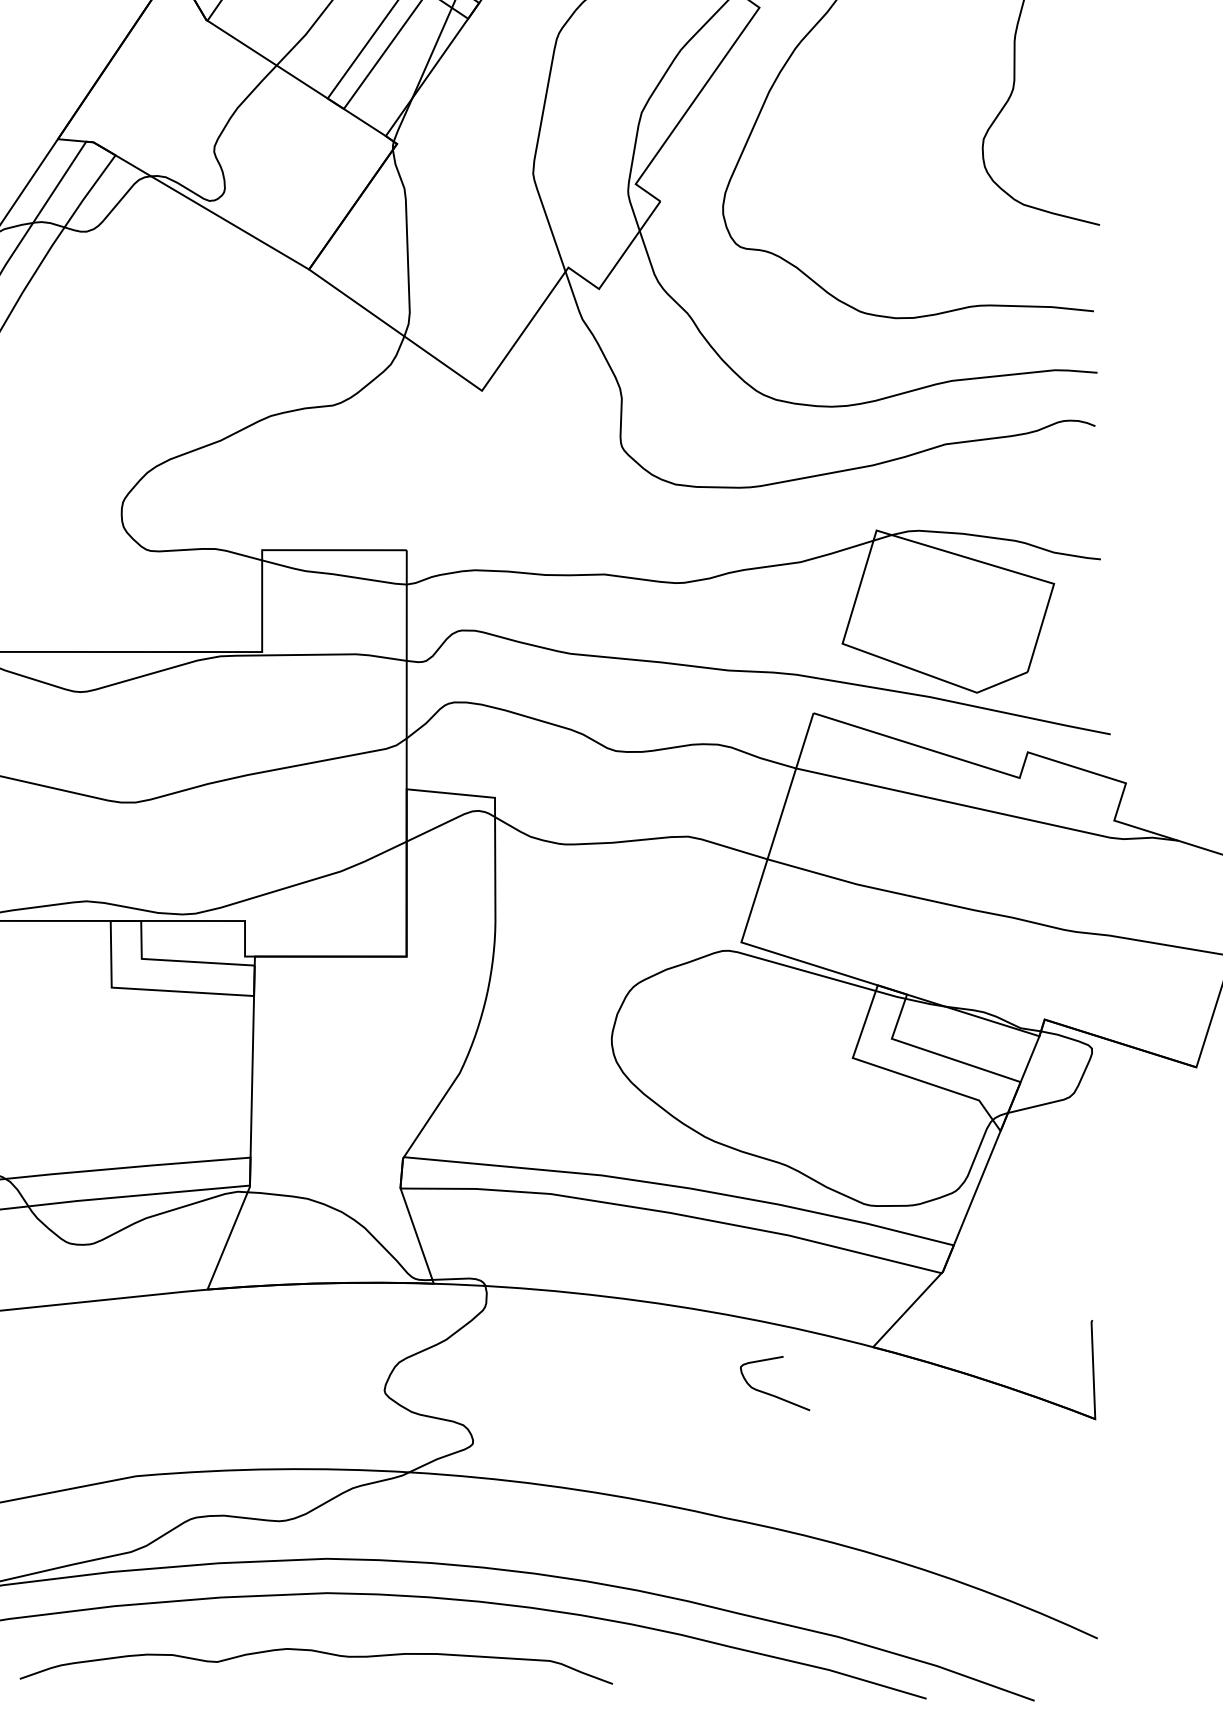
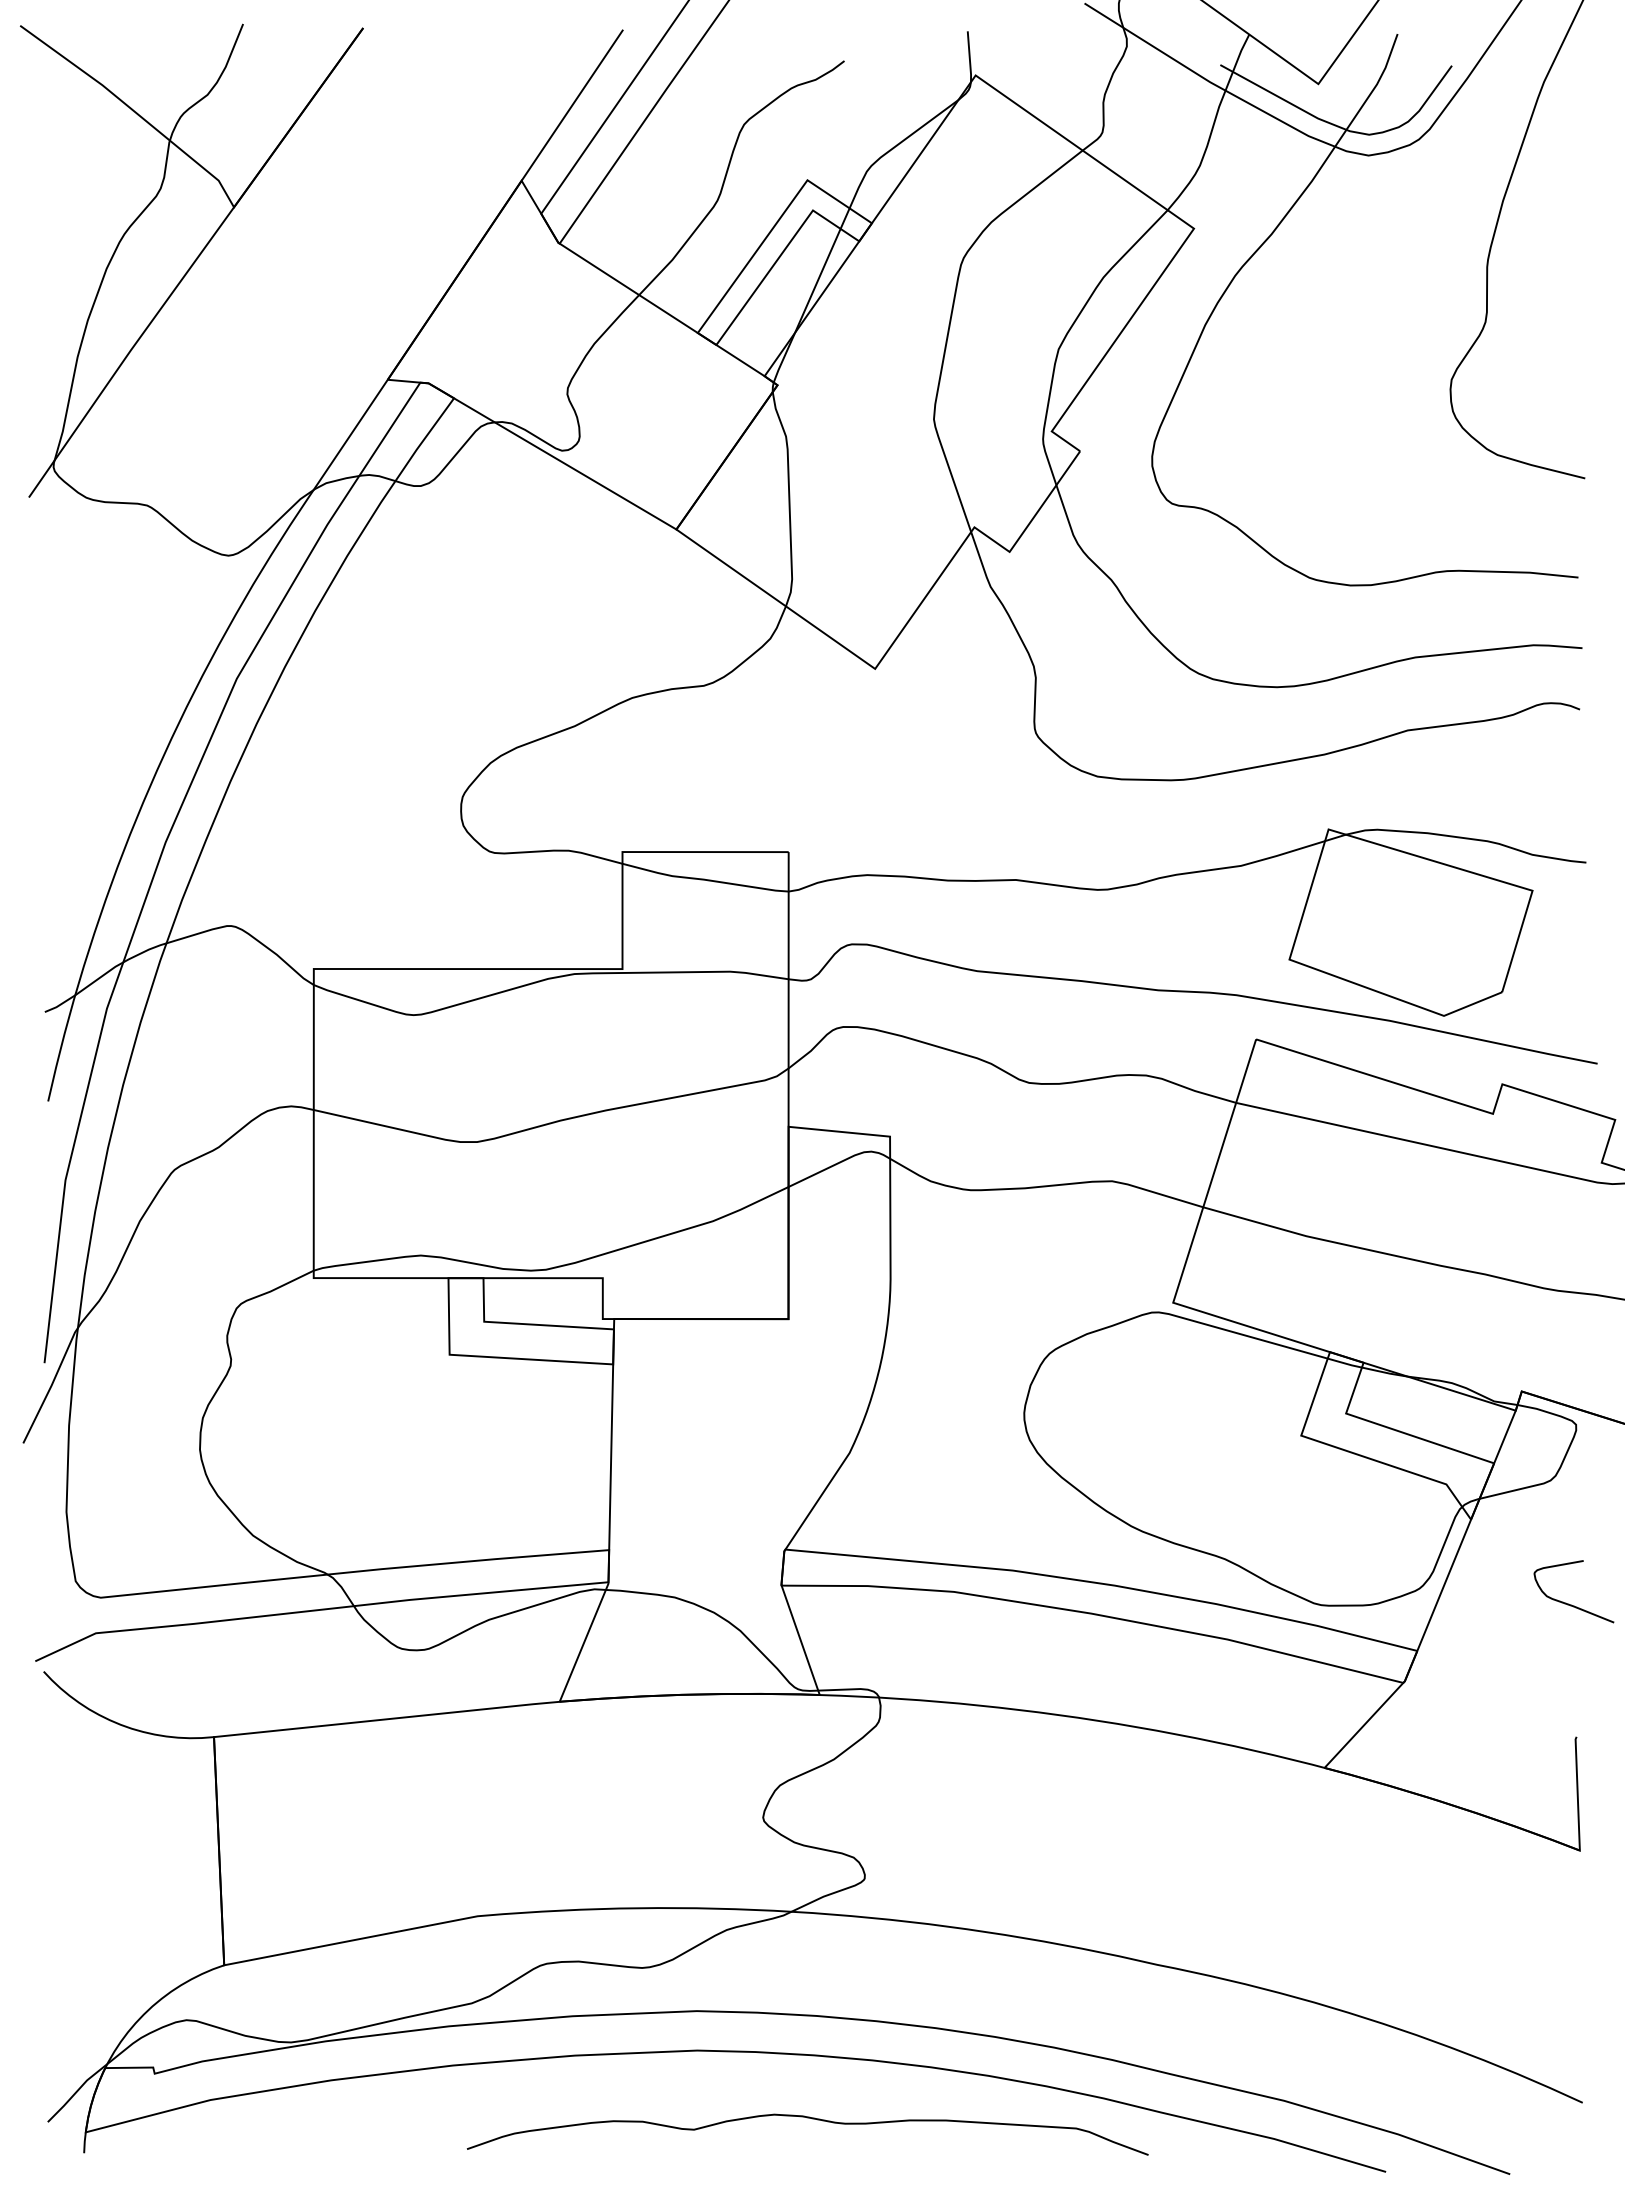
curve: (770, 1393) -> (1568, 1603), moved
curve: (320, 1653) -> (812, 2119), moved

